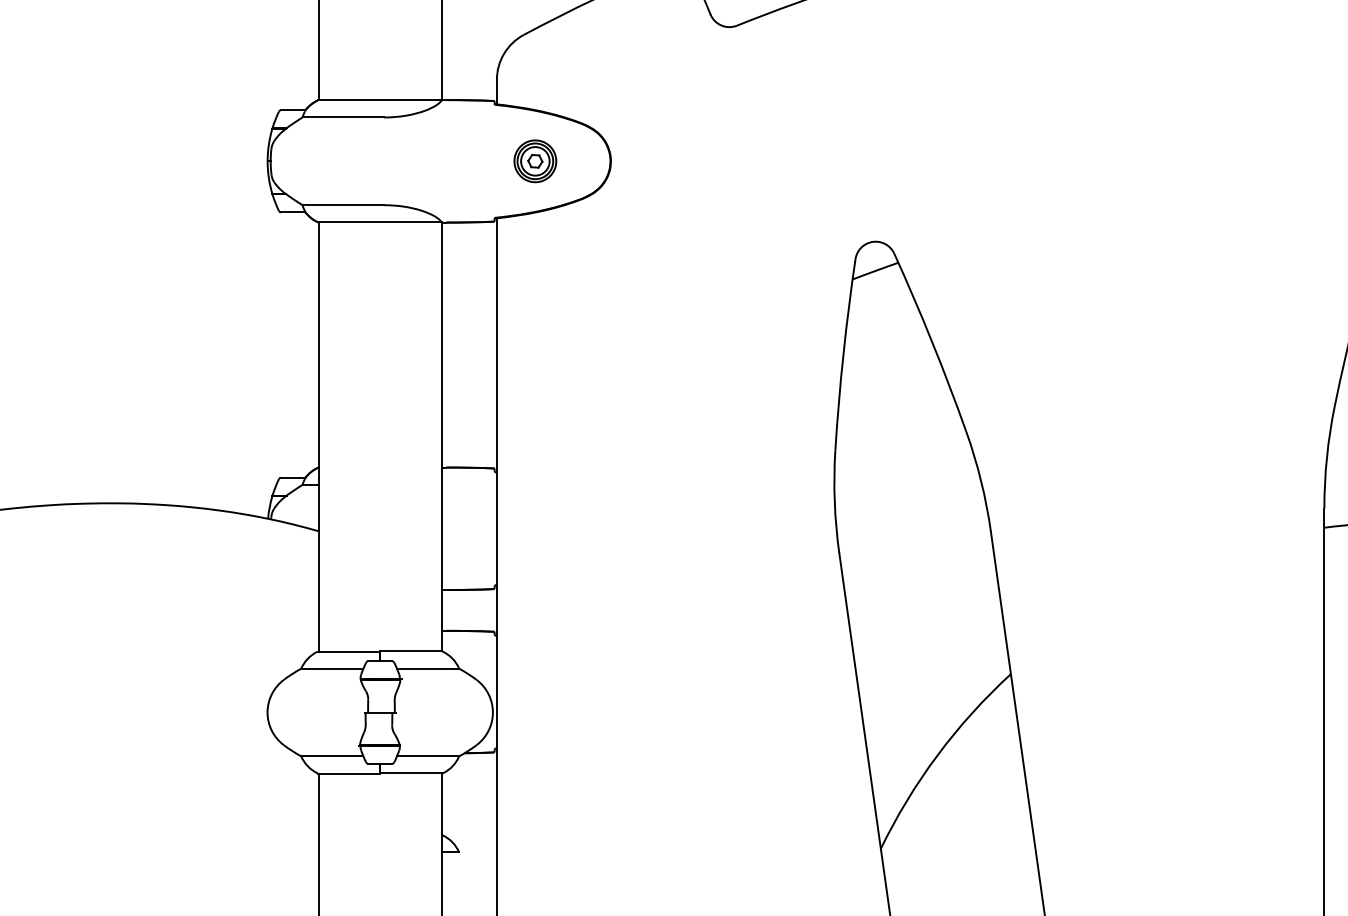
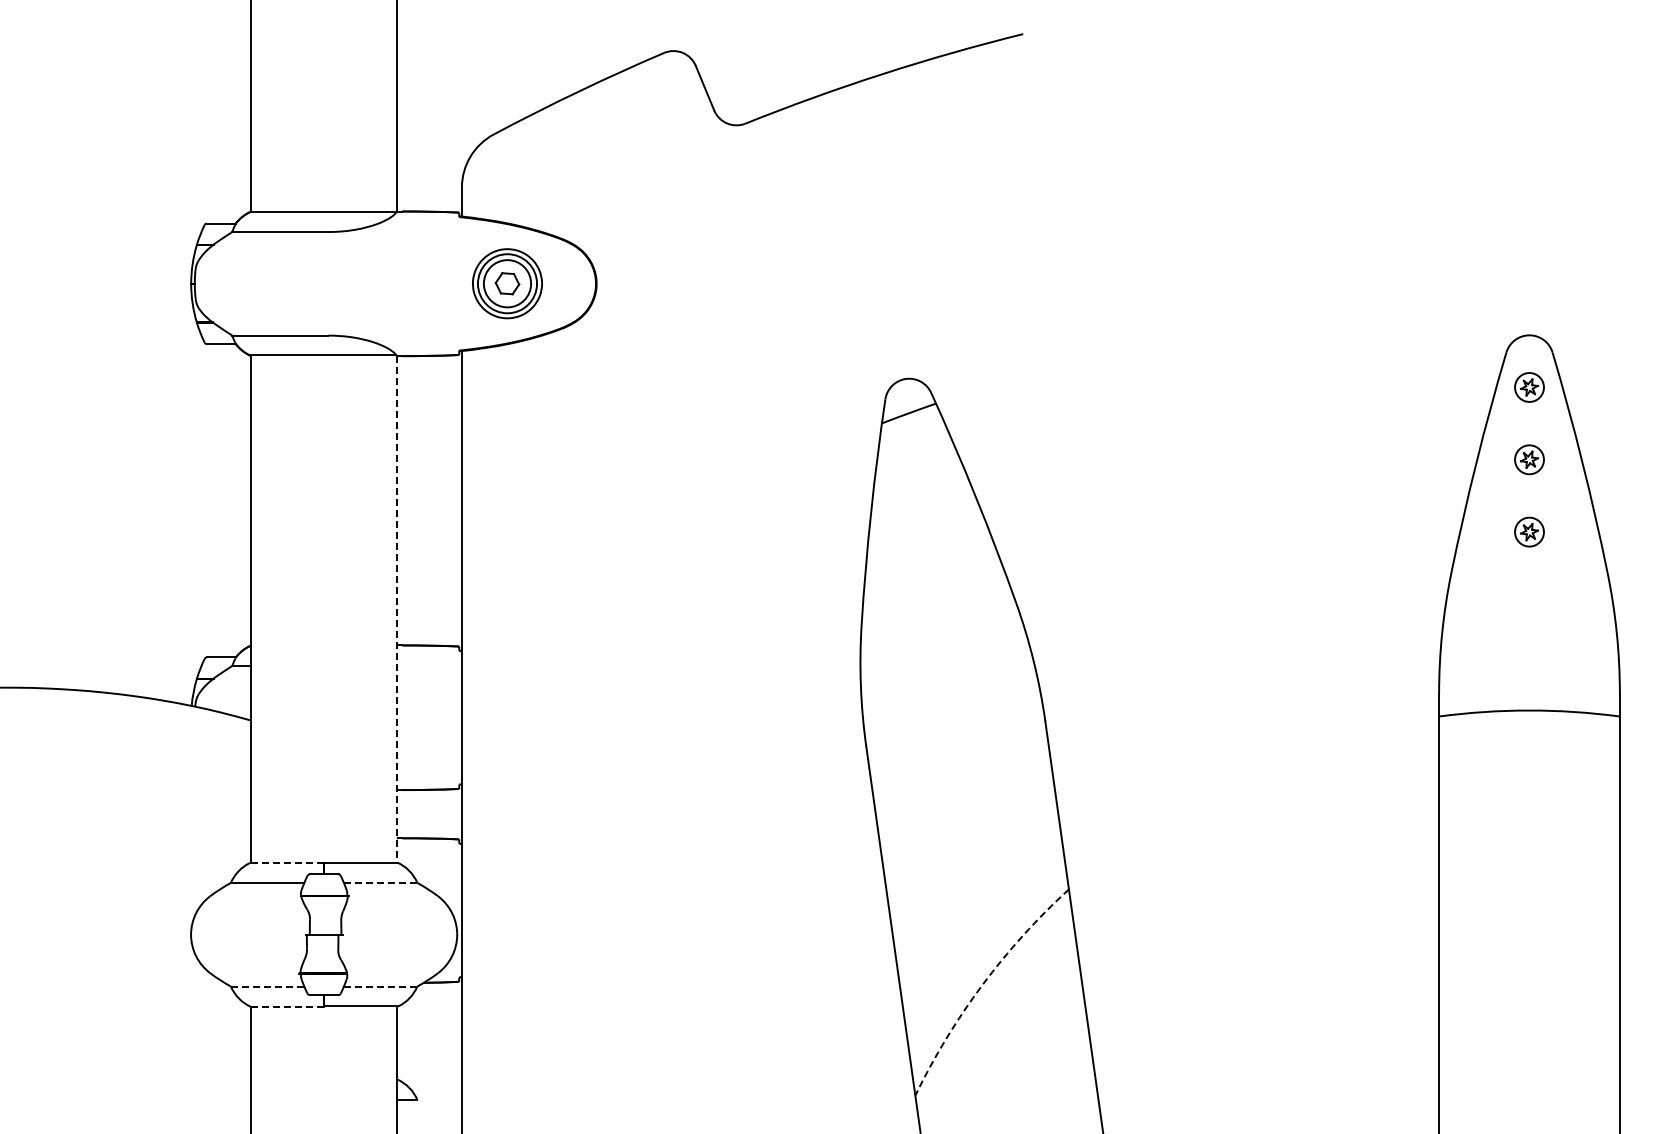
part: (534, 161) -> (506, 283), size x1.4
line: (441, 437) -> (396, 609), solid -> dashed
line: (348, 652) -> (286, 863), solid -> dashed
line: (427, 668) -> (380, 882), solid -> dashed
arc: (937, 755) -> (982, 985), solid -> dashed
line: (332, 756) -> (267, 986), solid -> dashed
line: (427, 756) -> (380, 986), solid -> dashed
line: (349, 773) -> (287, 1006), solid -> dashed

